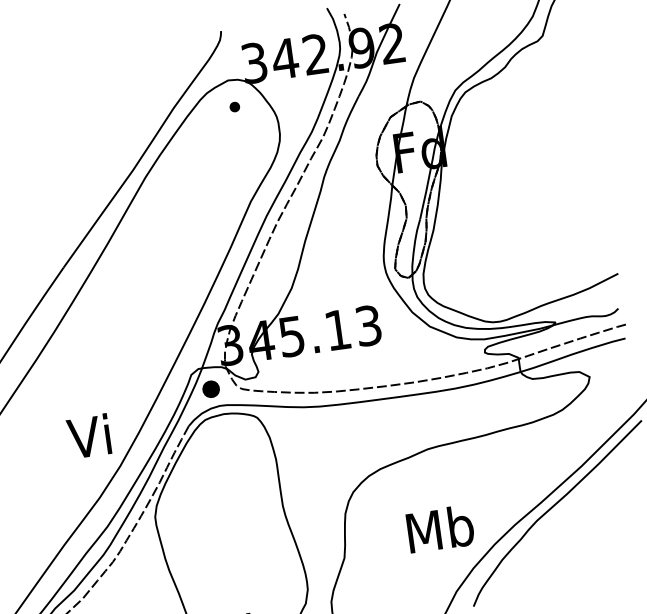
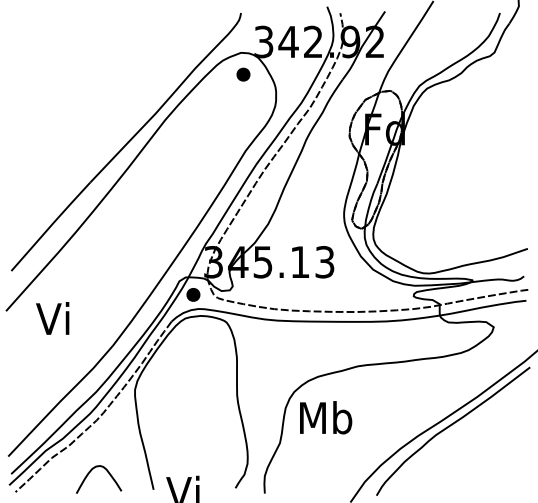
part: (234, 106) -> (243, 74), size x1.67
text: (88, 436) -> (52, 318), moved
text: (440, 528) -> (326, 417), moved

